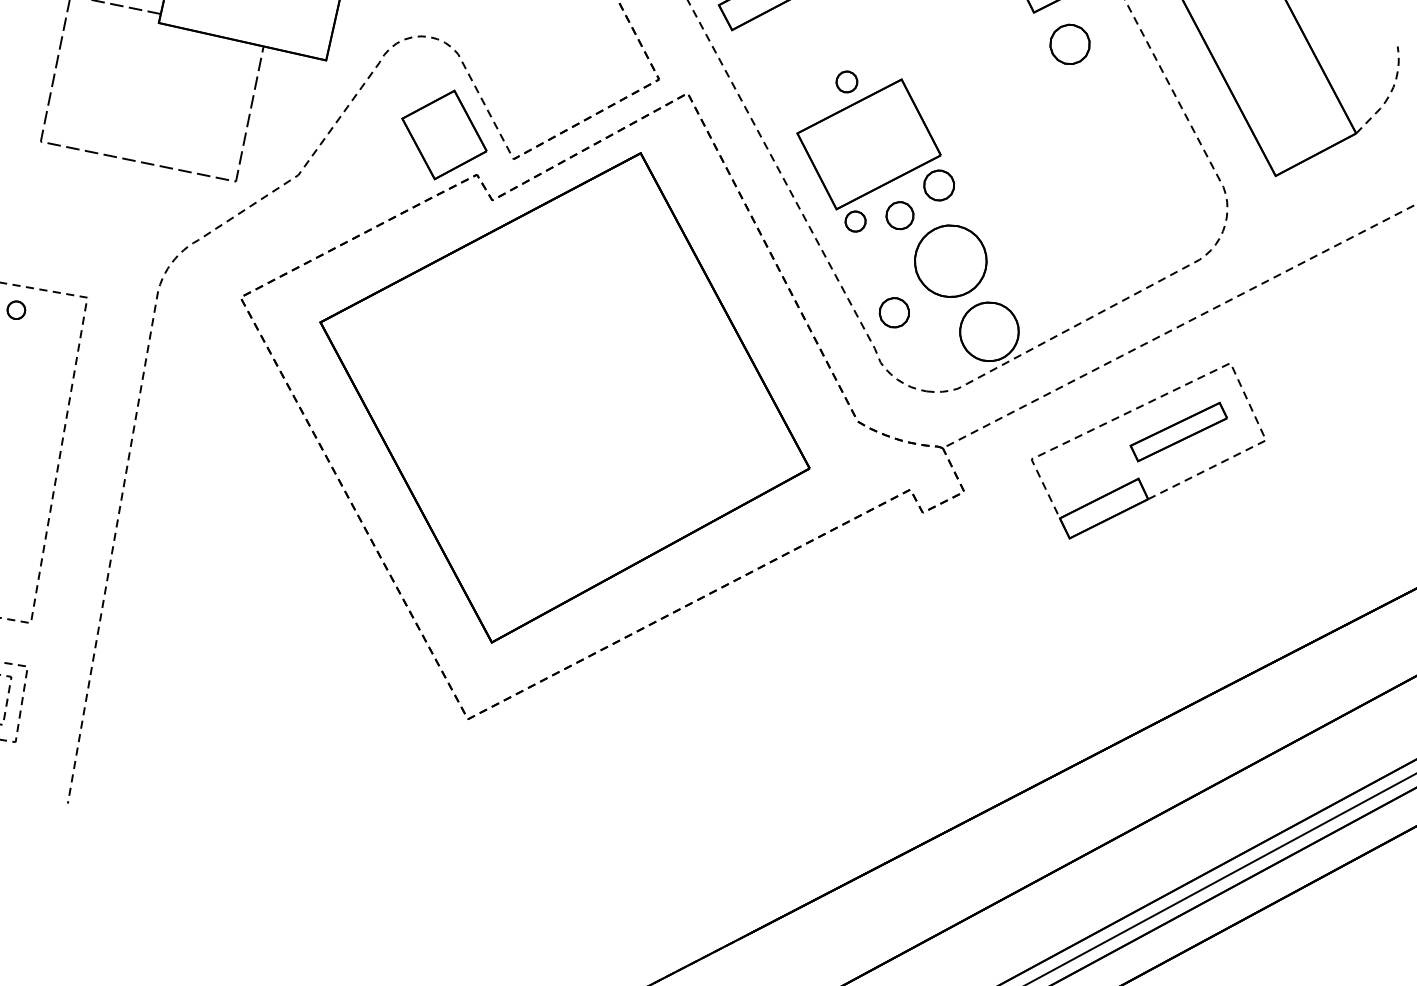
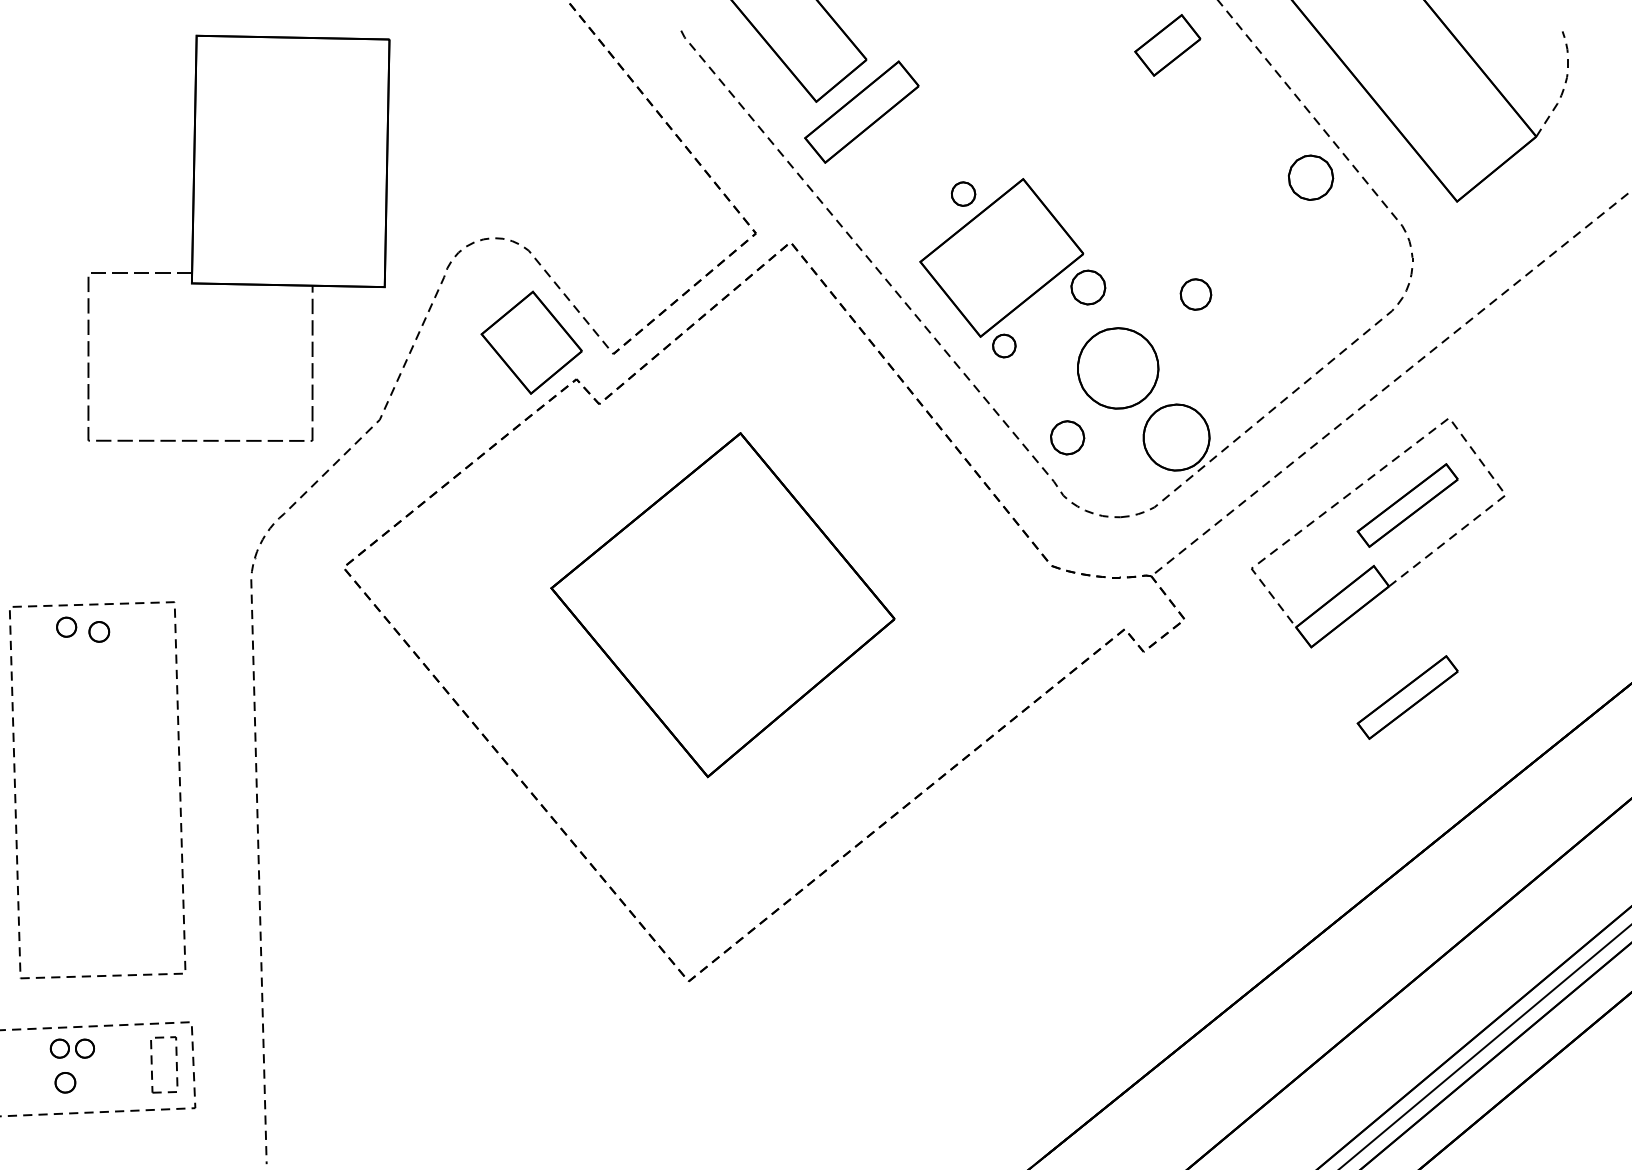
part: (1069, 44) -> (1310, 177), moved
part: (899, 215) -> (1195, 294), moved
part: (564, 396) -> (722, 604), size x0.6
part: (1144, 599) -> (1407, 697), added

